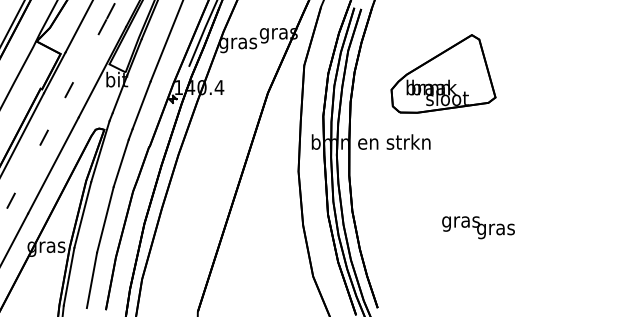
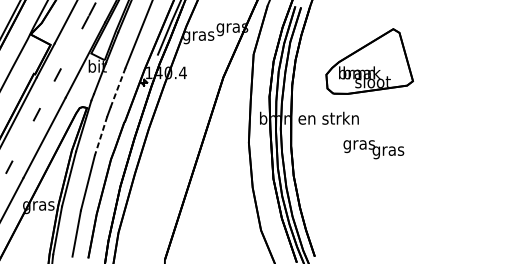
line: (141, 105) -> (117, 87), solid -> dashed
line: (121, 163) -> (101, 136), solid -> dashed
text: (478, 227) -> (373, 149), moved

